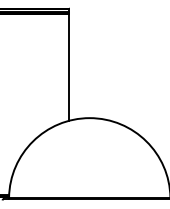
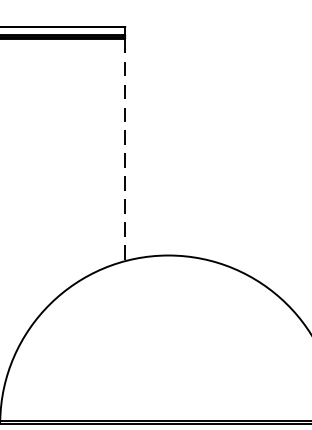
line: (69, 68) -> (126, 151), solid -> dashed

